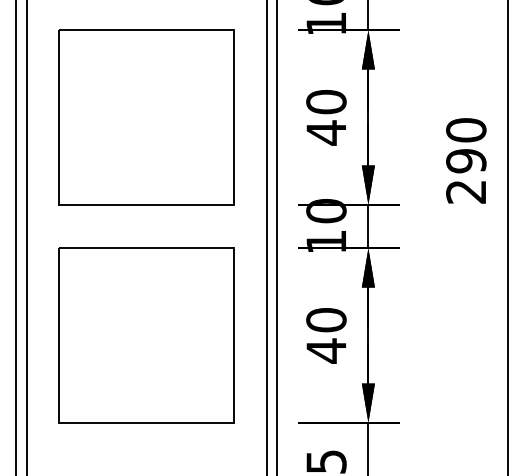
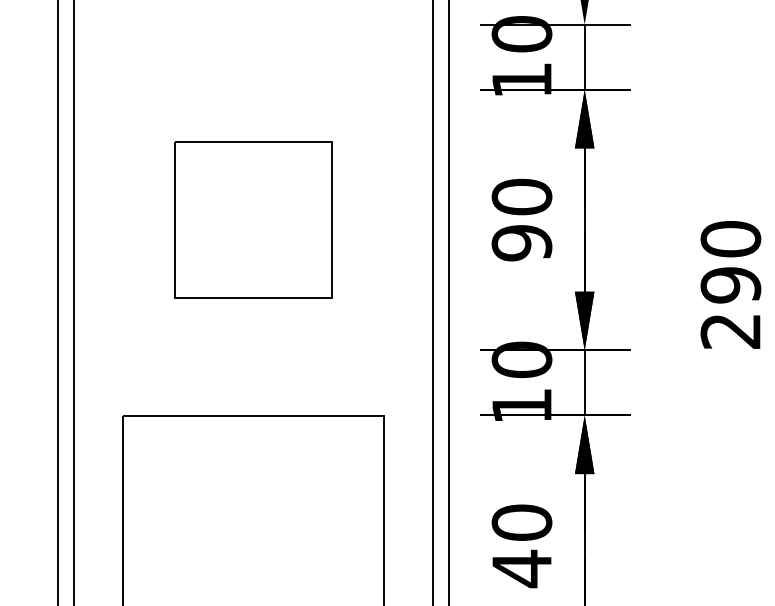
part: (146, 117) -> (253, 220), size x0.6
text: (326, 132) -> (522, 242), 40 -> 90

